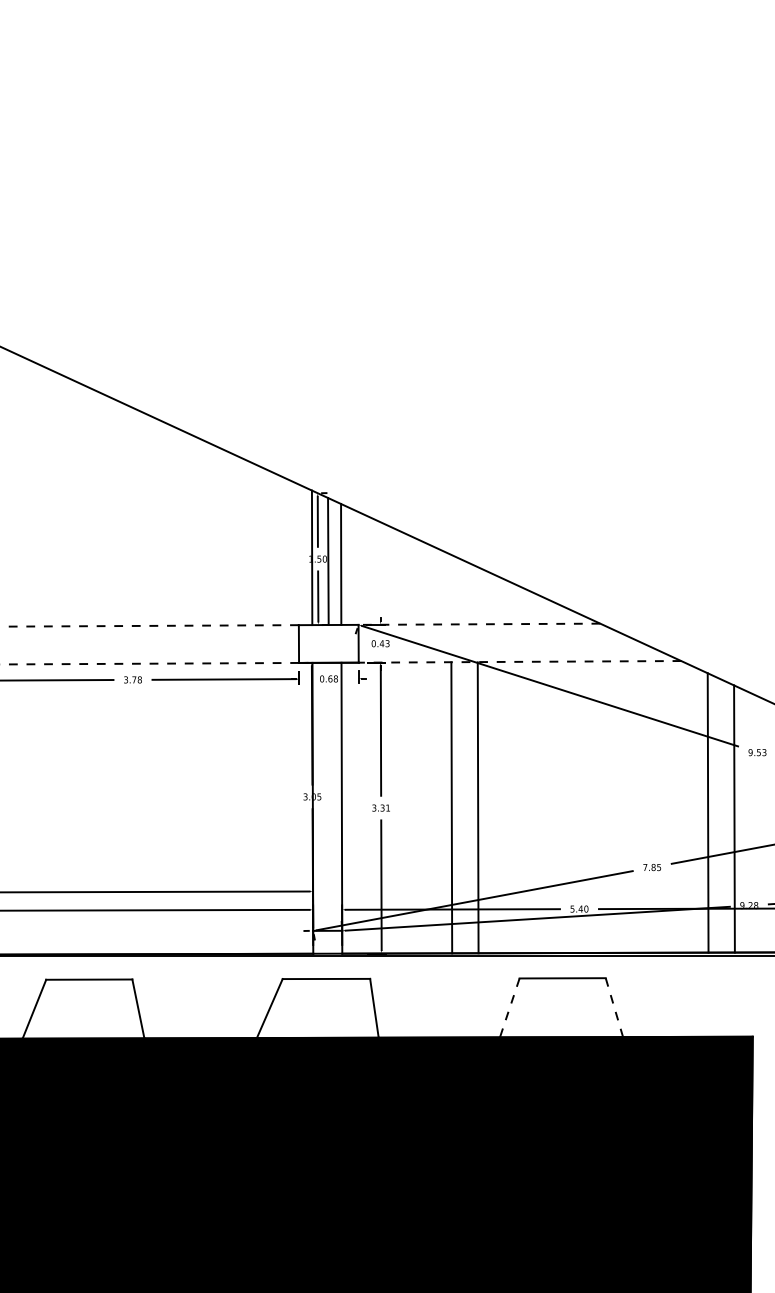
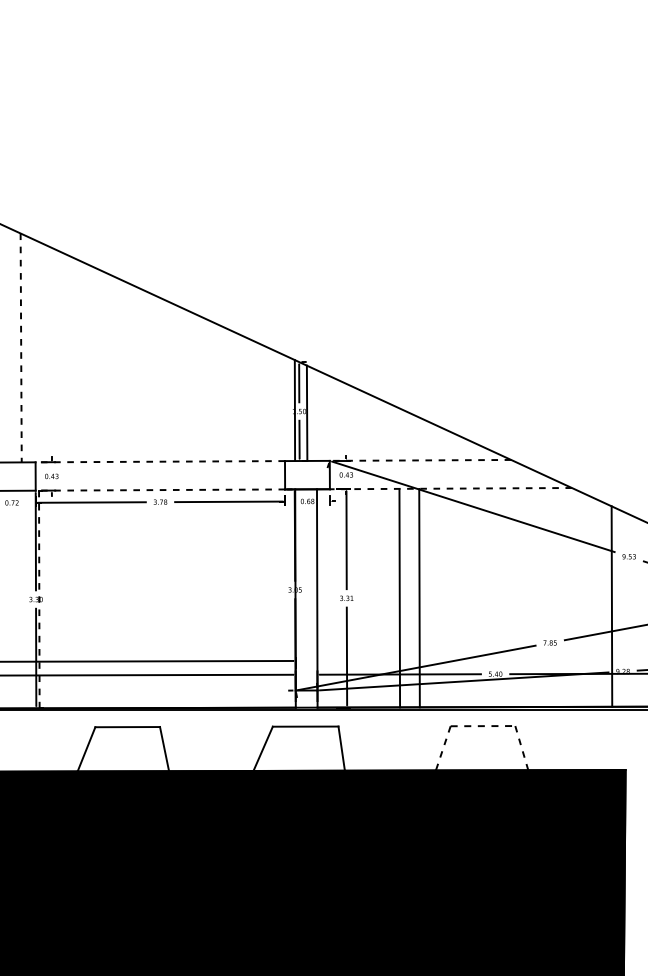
line: (340, 564) -> (316, 415), removed
line: (707, 812) -> (591, 601), removed
line: (563, 978) -> (483, 726), solid -> dashed

